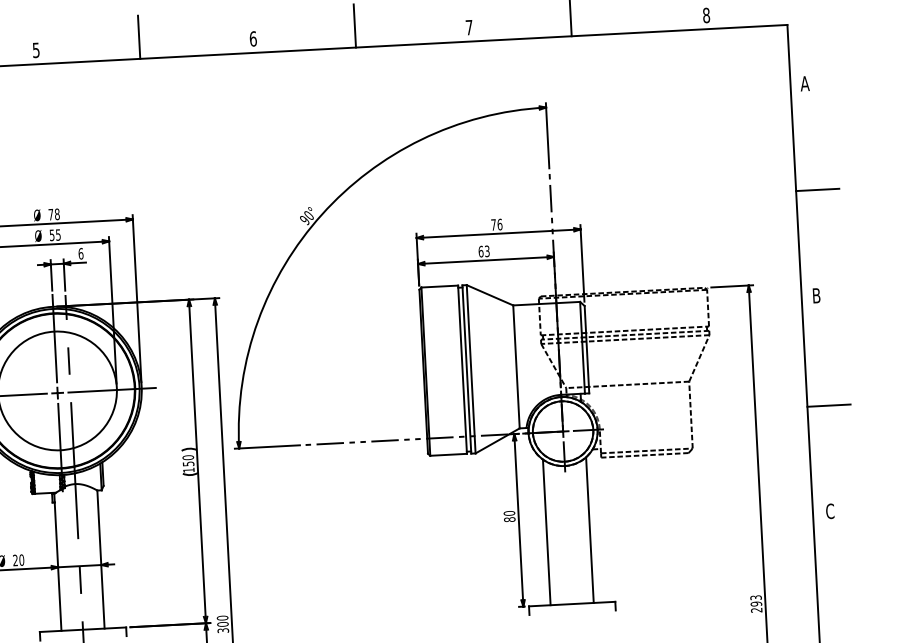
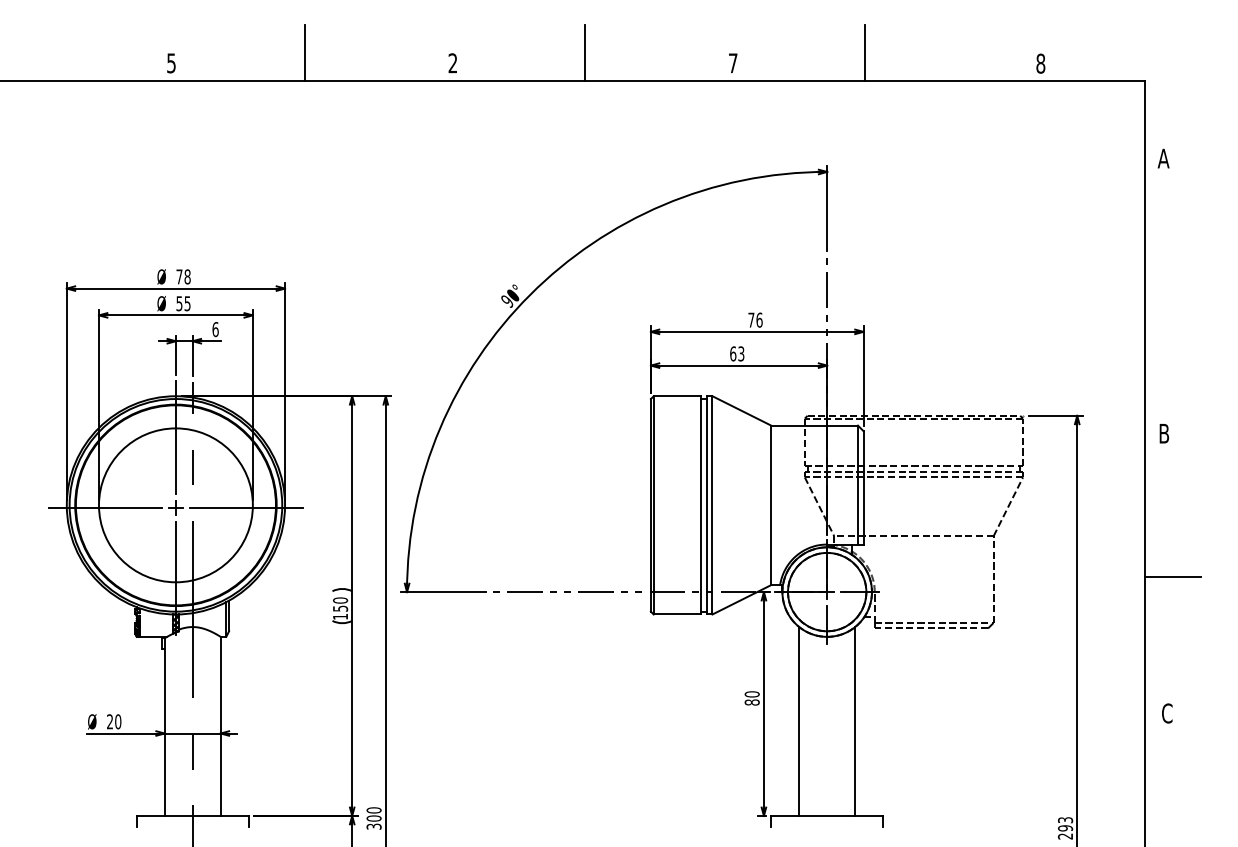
text: (252, 39) -> (452, 63), 6 -> 2
line: (817, 189) -> (1172, 296), removed

